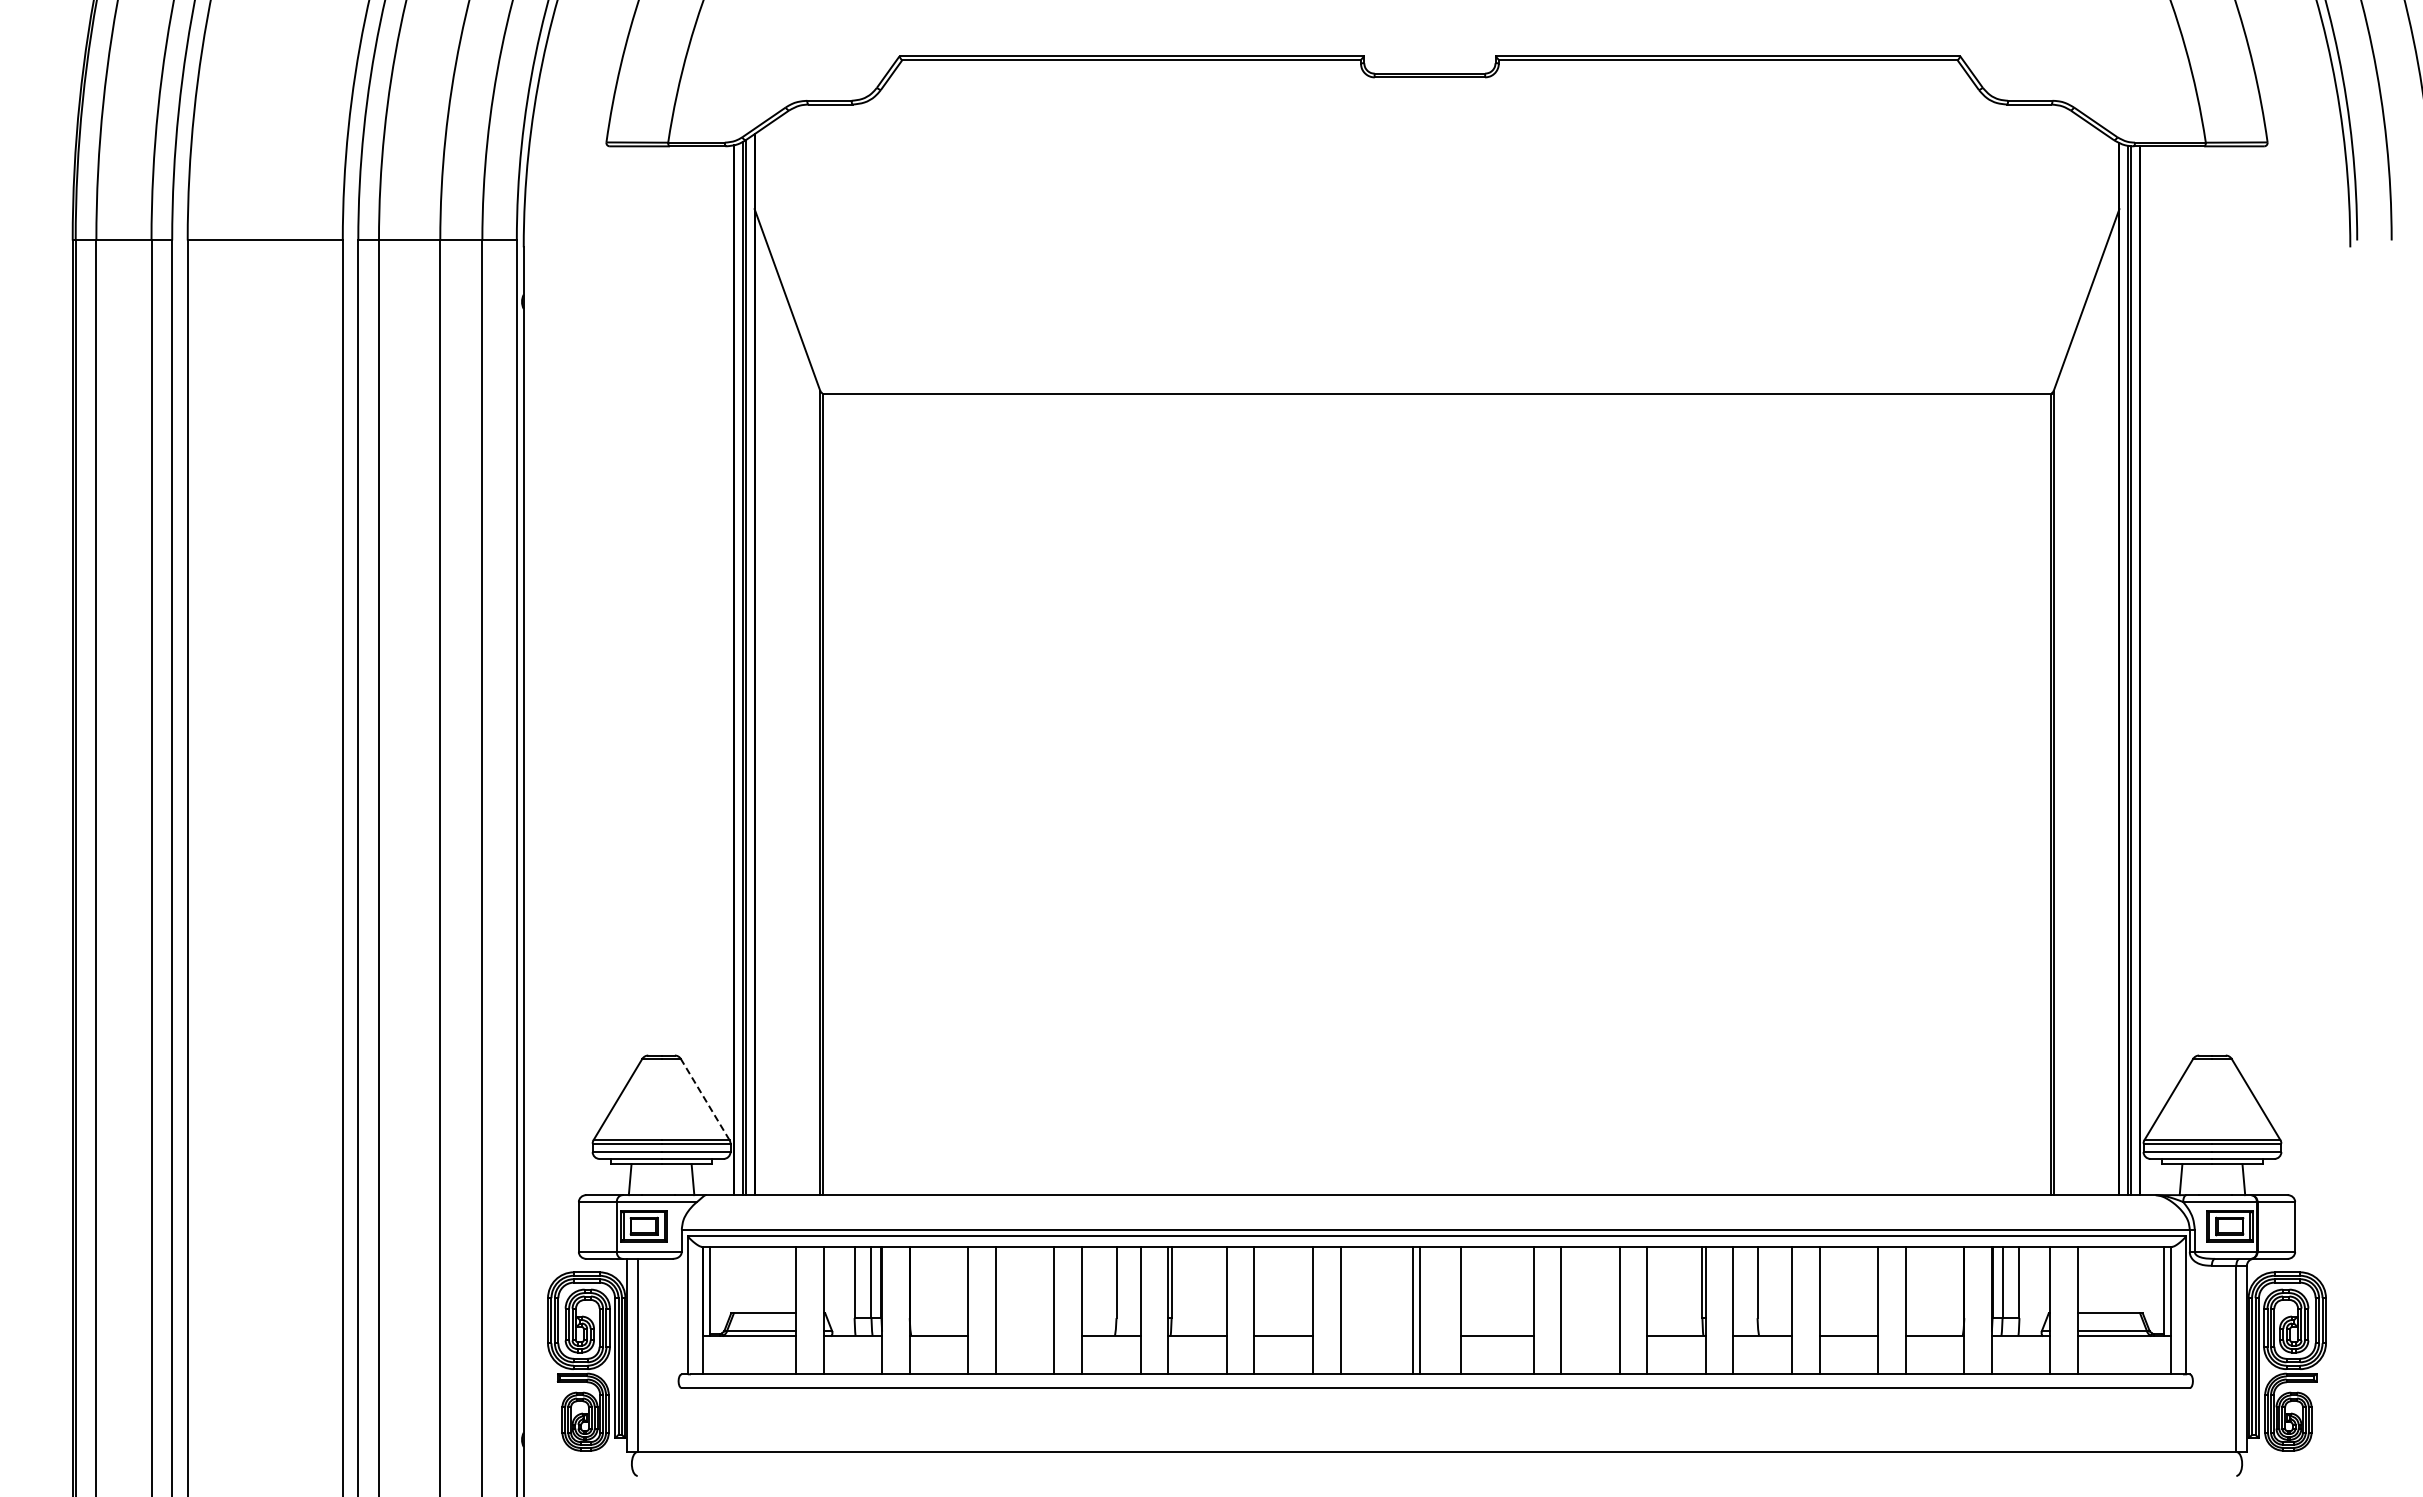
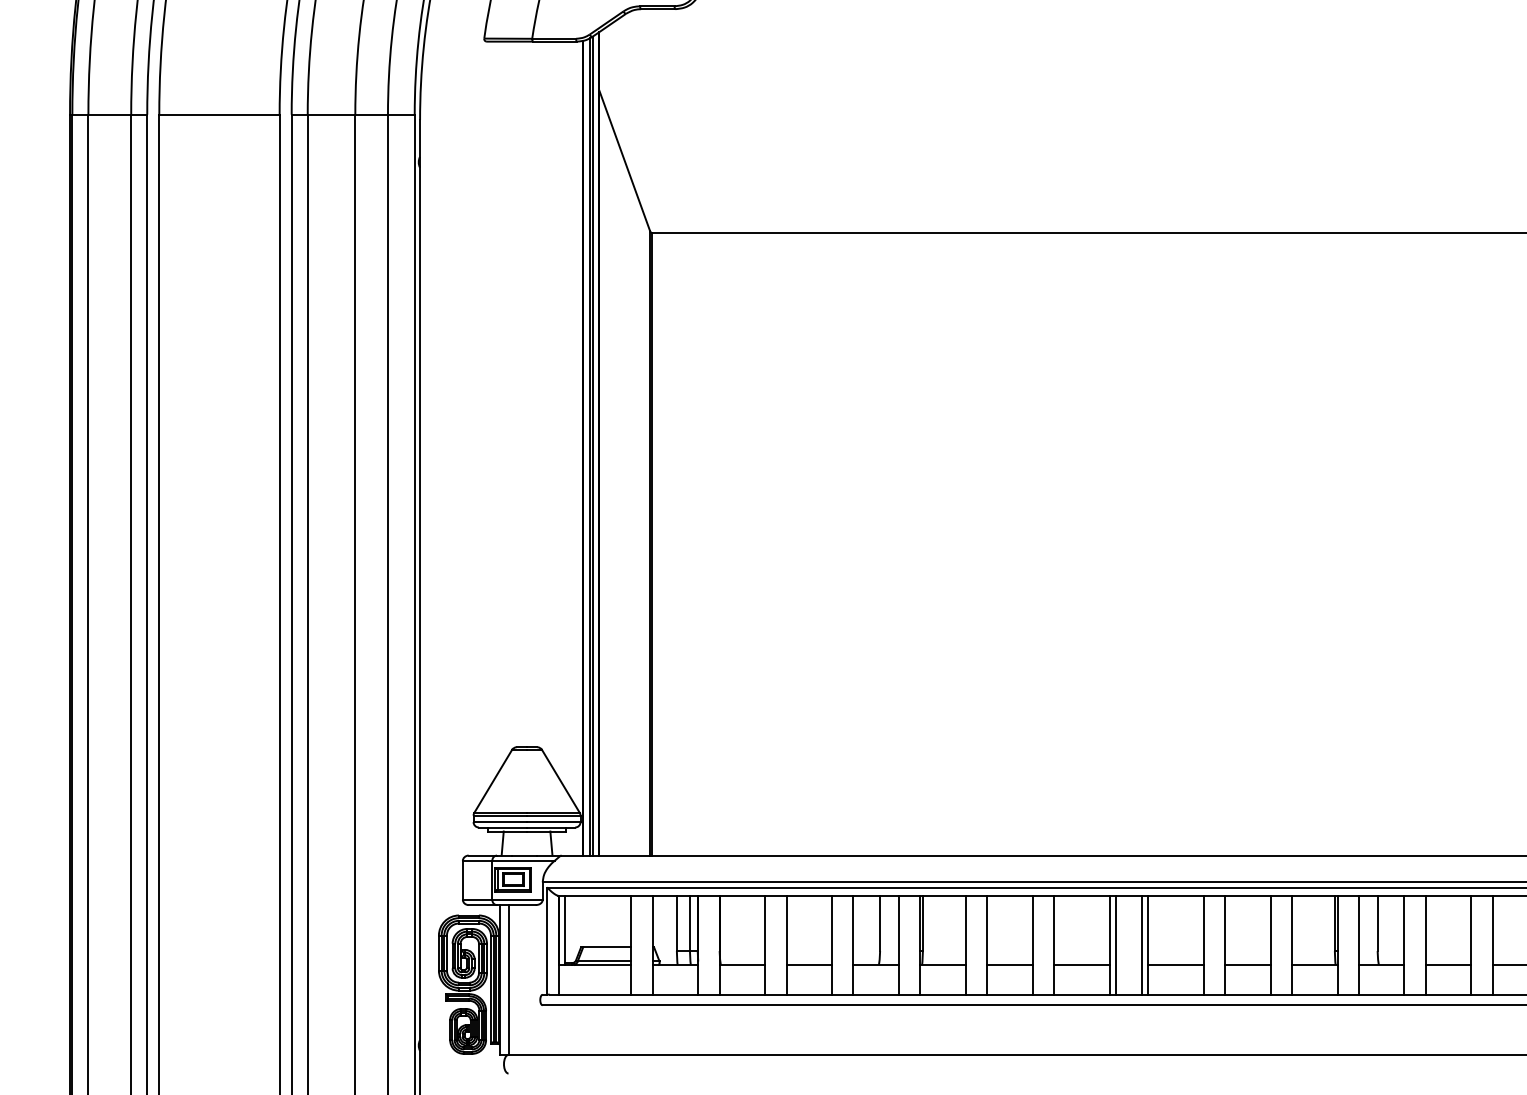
line: (704, 1099) -> (560, 781), dashed -> solid
line: (1454, 1310) -> (1142, 945), added
line: (1024, 1335) -> (808, 964), added
line: (1376, 1335) -> (1081, 964), added
line: (1590, 1335) -> (1247, 964), added

